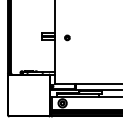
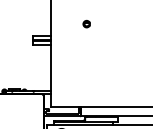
part: (67, 37) -> (86, 23), moved

